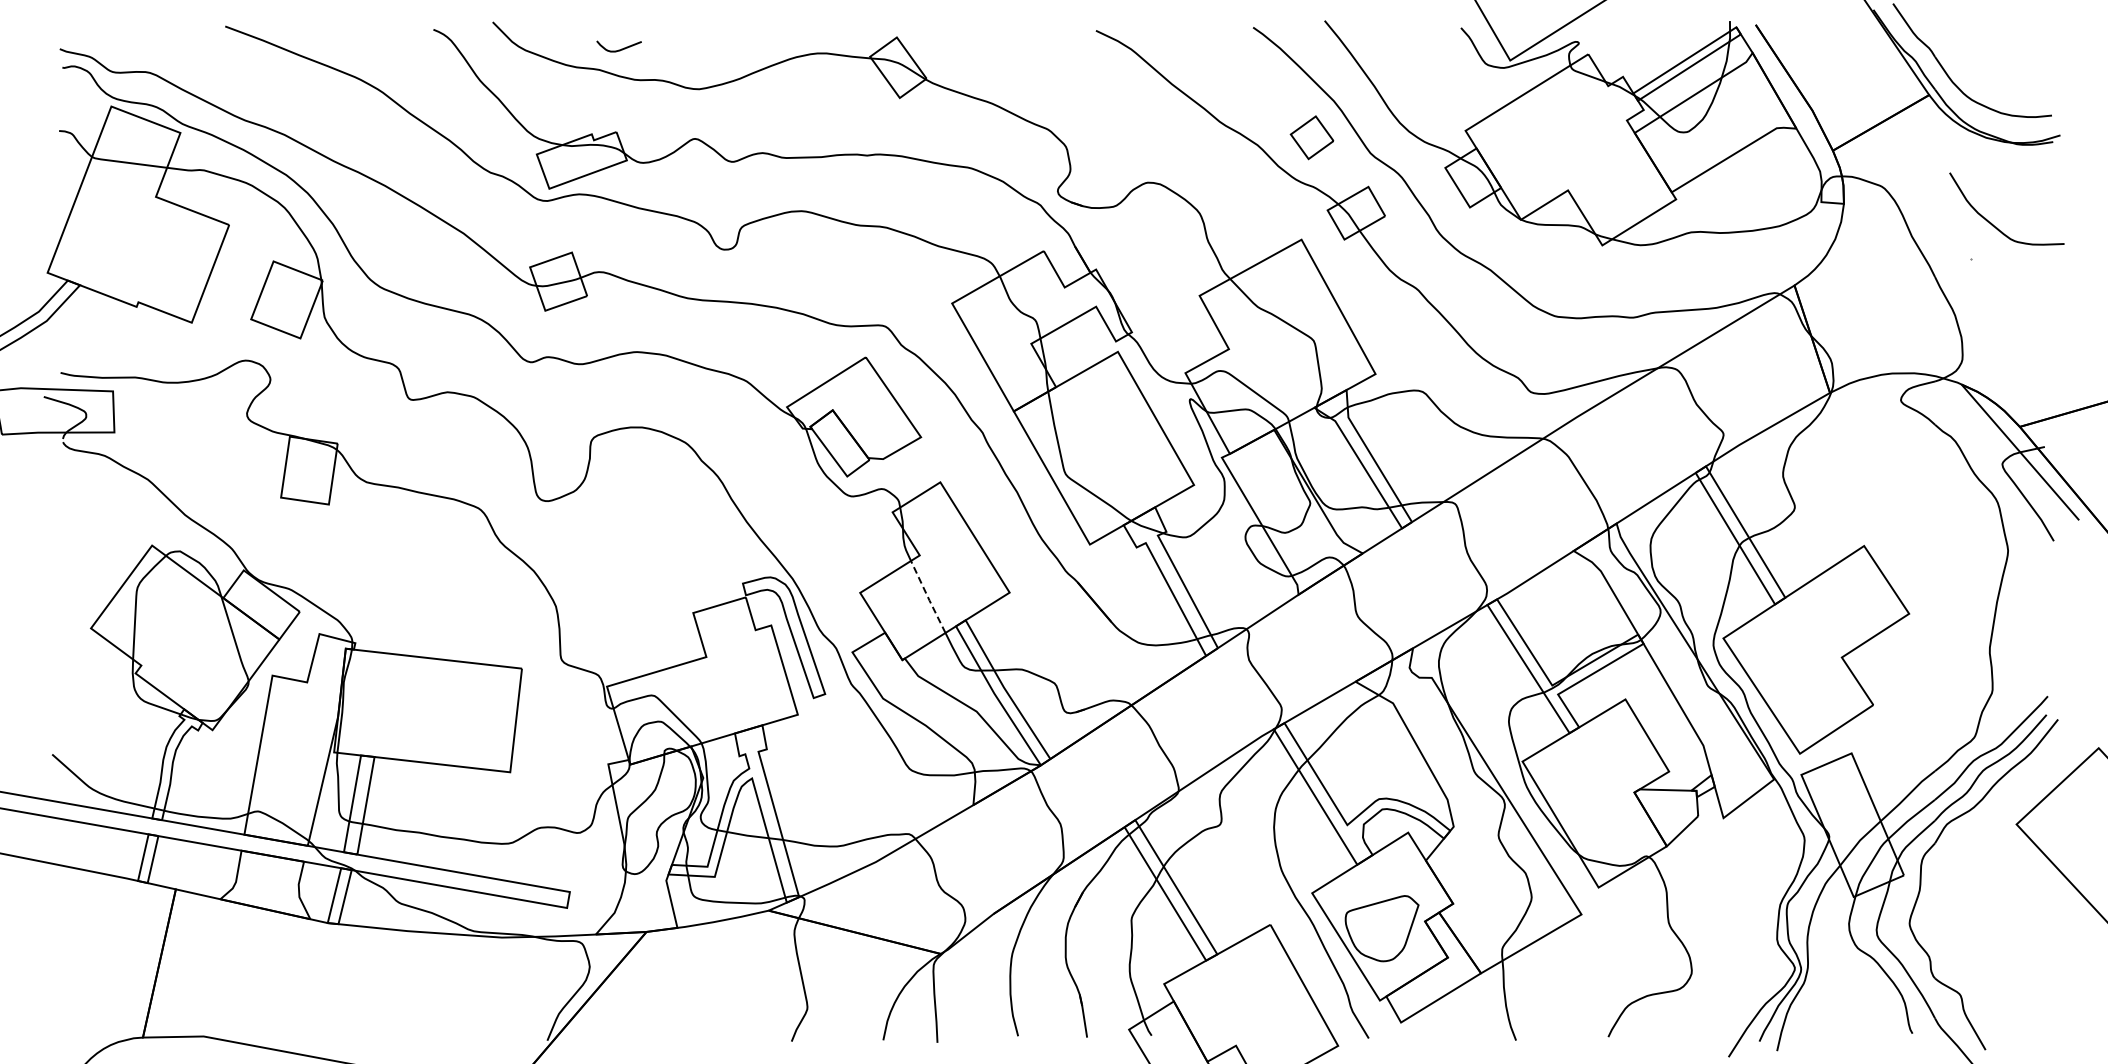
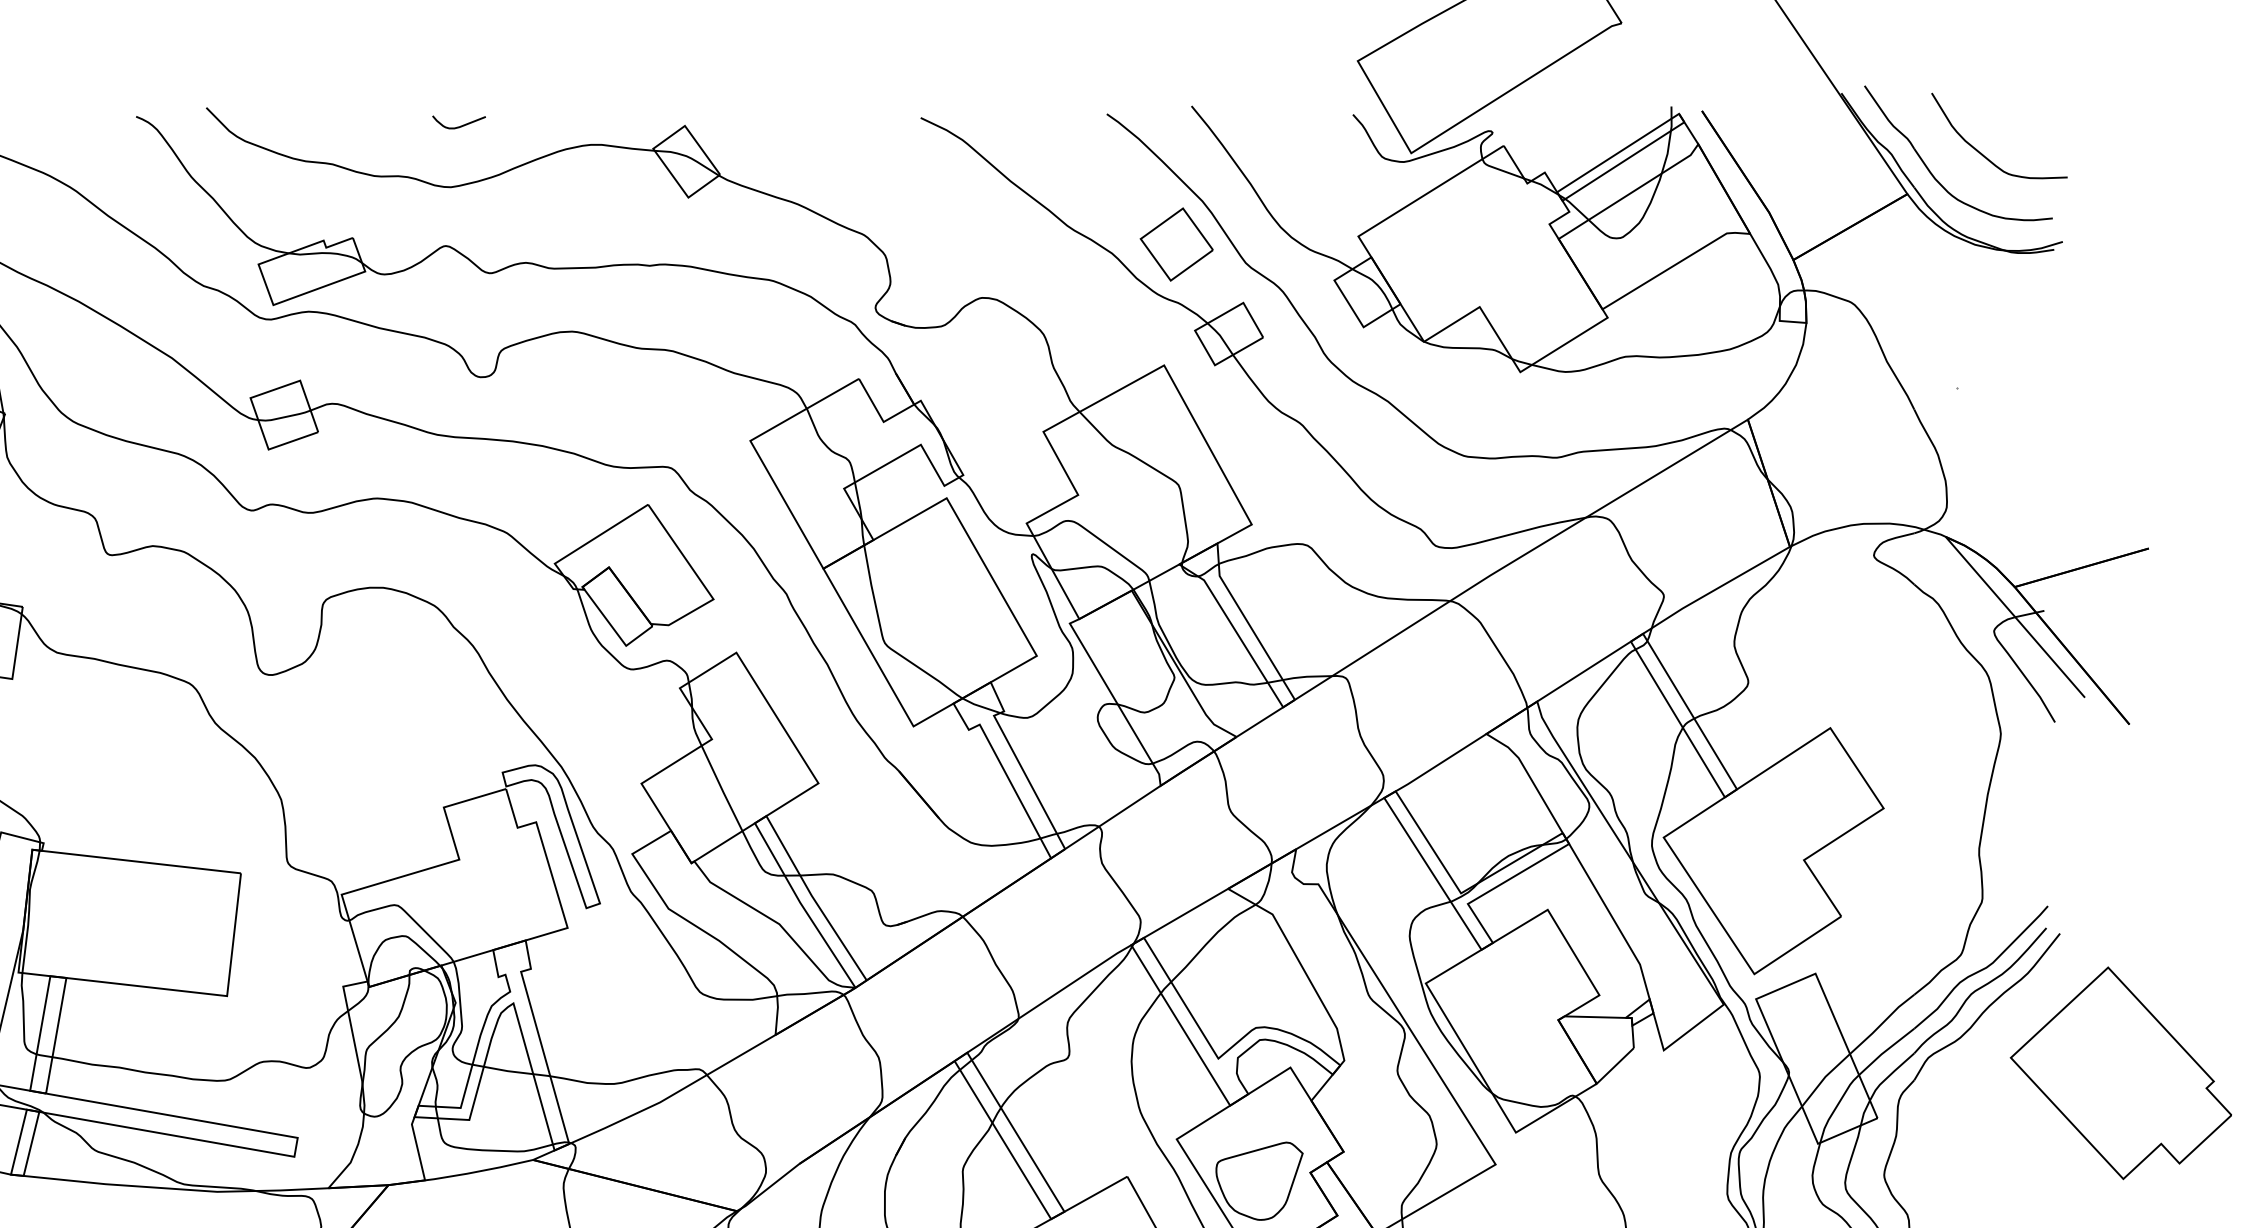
curve: (618, 49) -> (458, 125), moved
part: (1311, 137) -> (1175, 244), size x1.43
curve: (1991, 222) -> (1981, 152), moved
line: (928, 597) -> (722, 789), dashed -> solid

